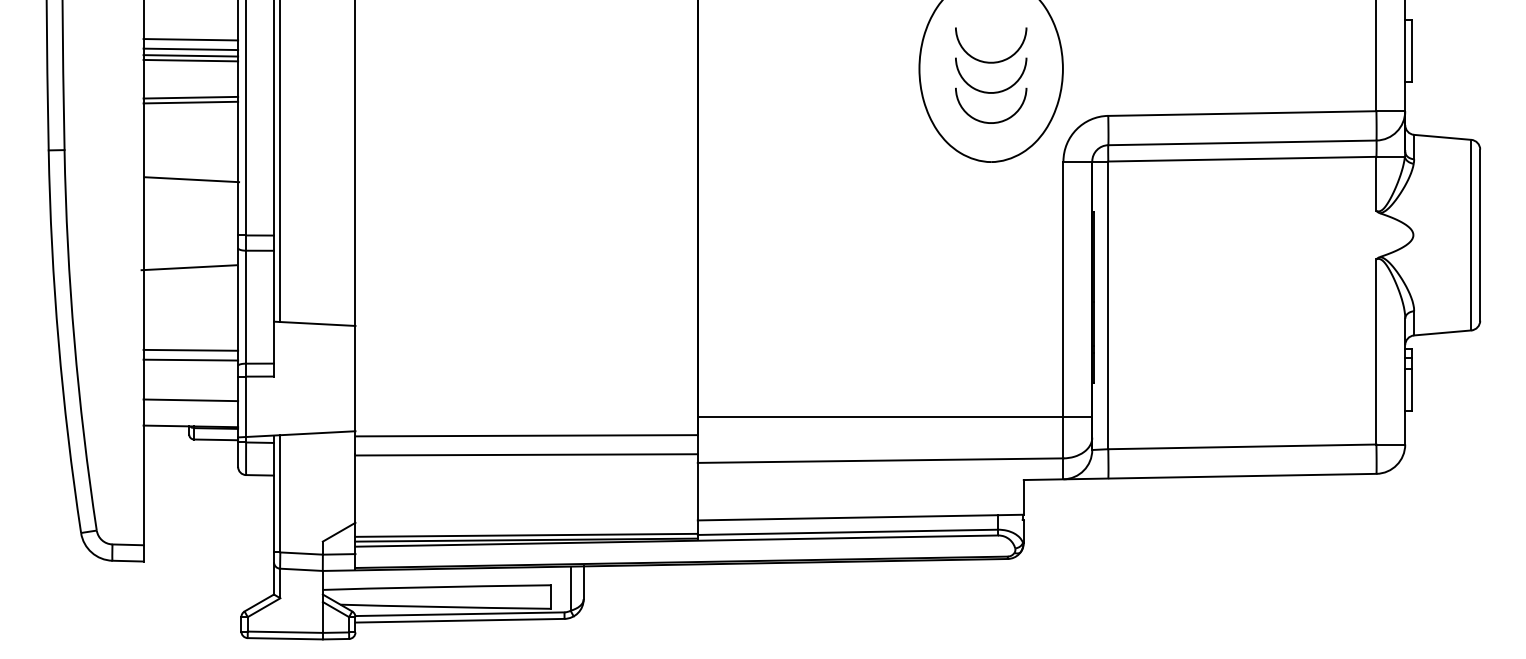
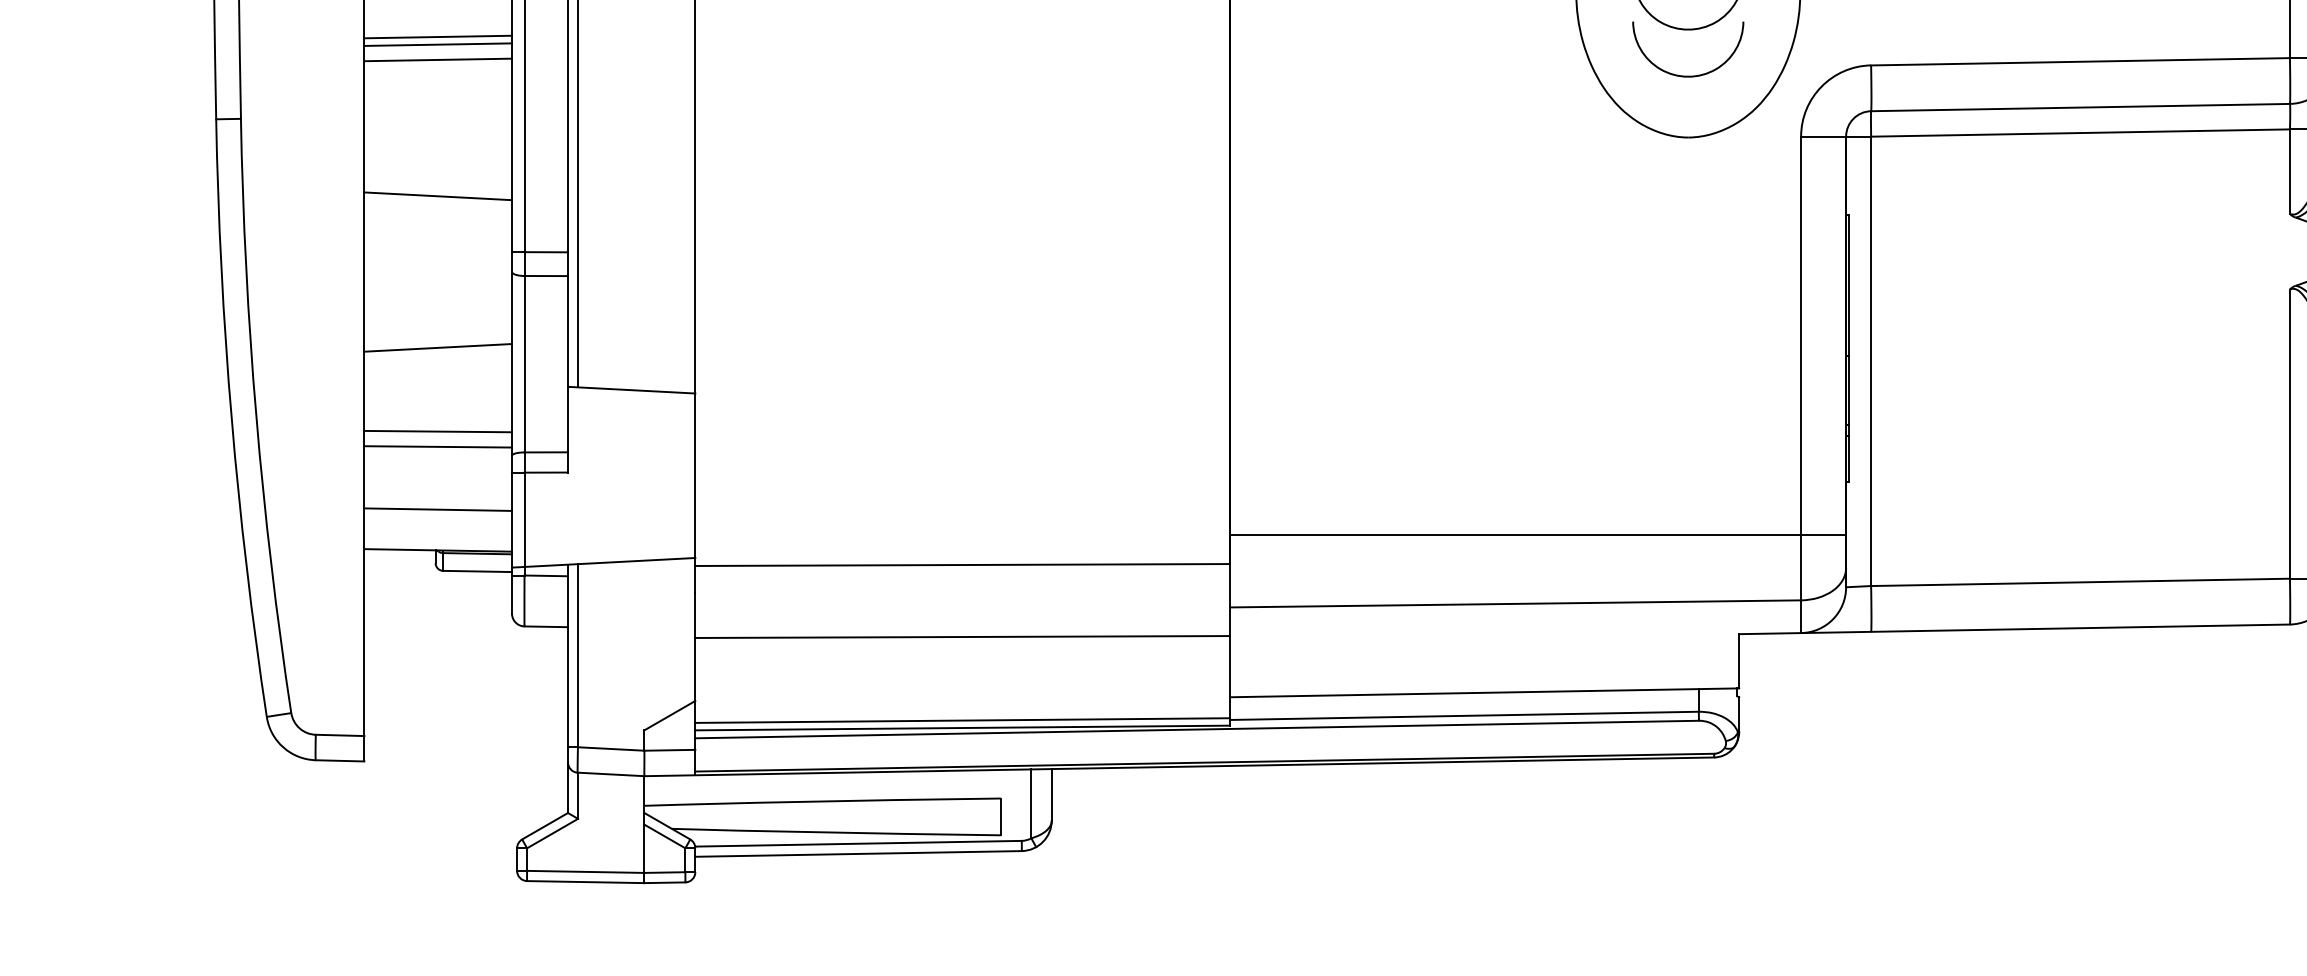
line: (190, 112) -> (437, 60), added
line: (191, 179) -> (437, 196), moved
line: (188, 267) -> (437, 347), moved
line: (526, 454) -> (962, 636), moved

